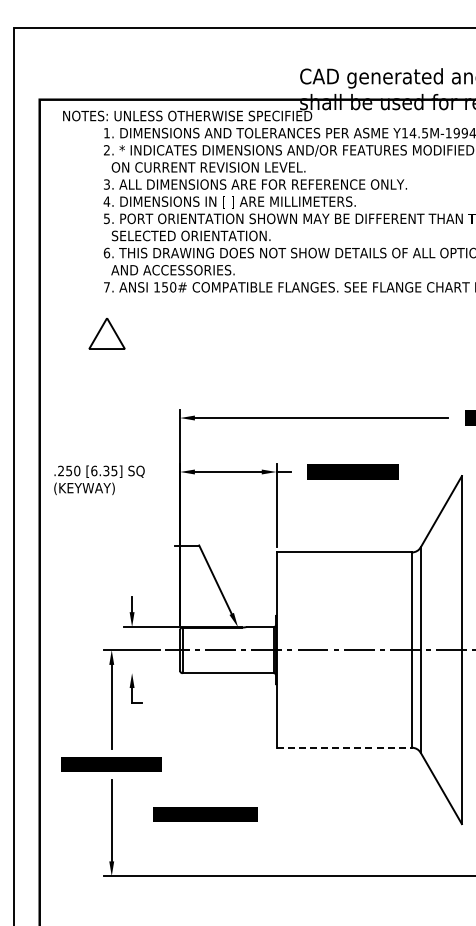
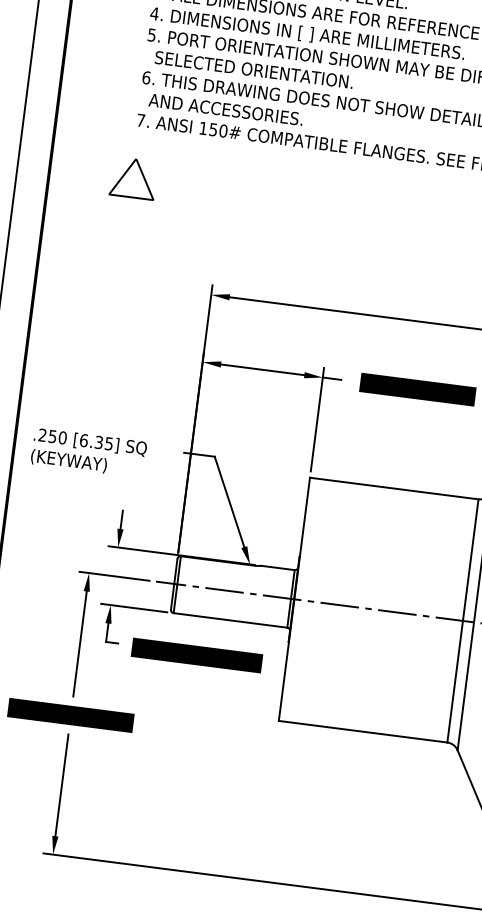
text: (99, 480) -> (88, 453), moved
line: (150, 673) -> (133, 608), added
line: (344, 747) -> (363, 731), dashed -> solid
text: (205, 814) -> (197, 655), moved

